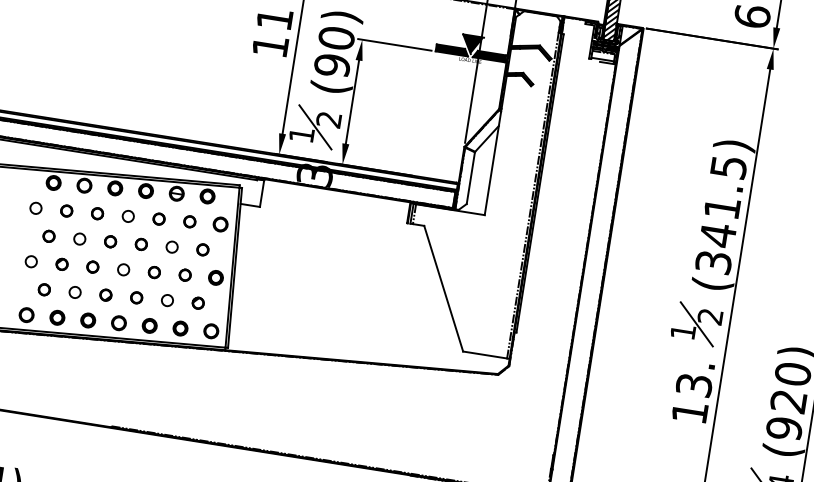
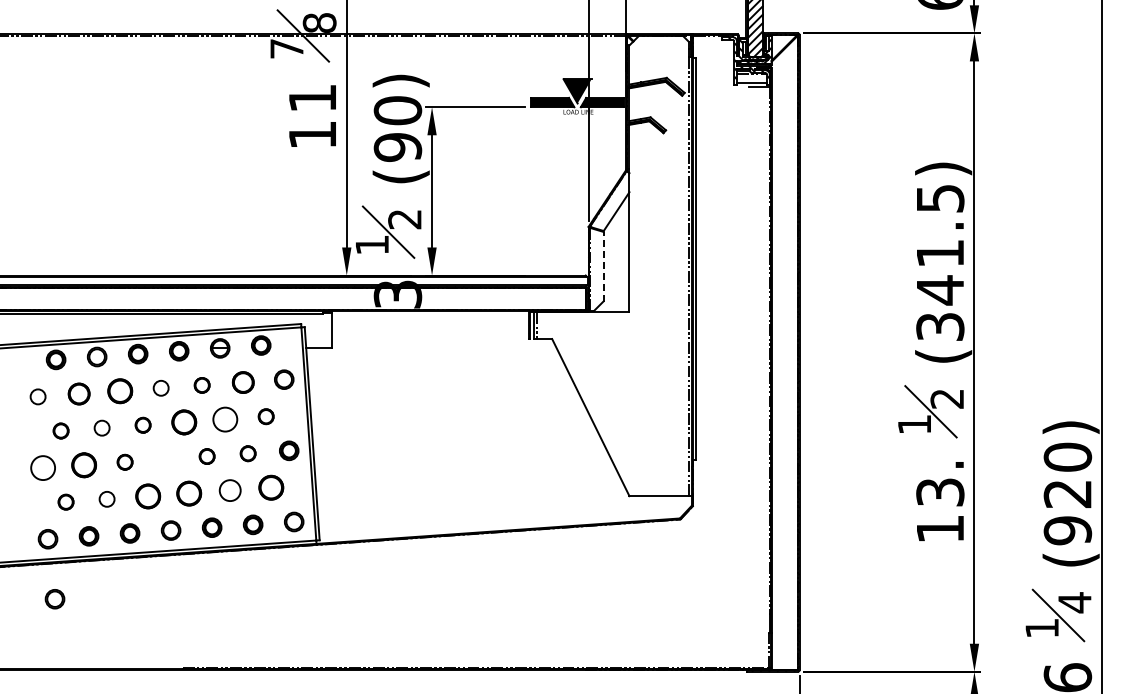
line: (470, 178) -> (603, 266), solid -> dashed
part: (66, 210) -> (78, 393), size x1.4
part: (97, 213) -> (119, 390), size x1.6
part: (189, 221) -> (242, 382), size x1.4
part: (140, 244) -> (183, 422), size x1.6
circle: (171, 247) -> (224, 419), size x1.6
circle: (30, 261) -> (42, 467), size x1.6
part: (61, 263) -> (83, 464), size x1.6
circle: (123, 269) -> (165, 459), removed
part: (105, 295) -> (147, 496), size x1.6
part: (136, 297) -> (188, 493), size x1.6
circle: (167, 300) -> (229, 490), size x1.4
part: (197, 302) -> (270, 487), size x1.6
part: (24, 360) -> (54, 599), added

